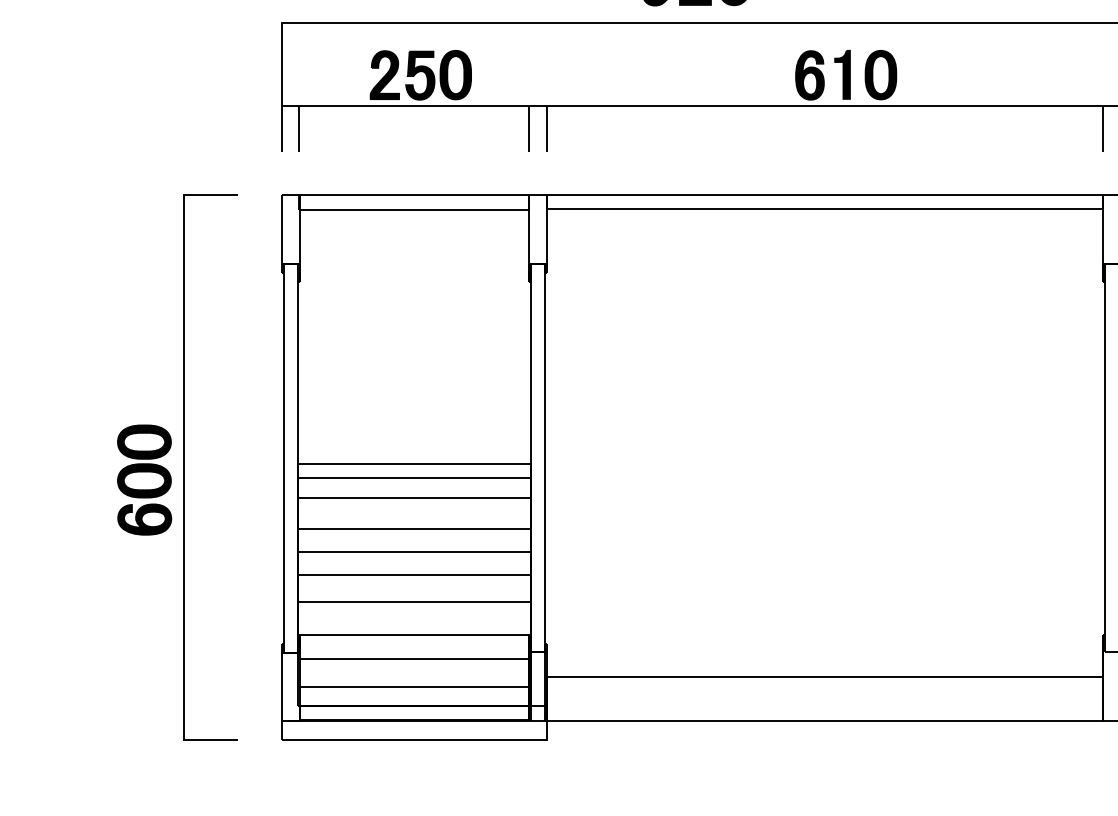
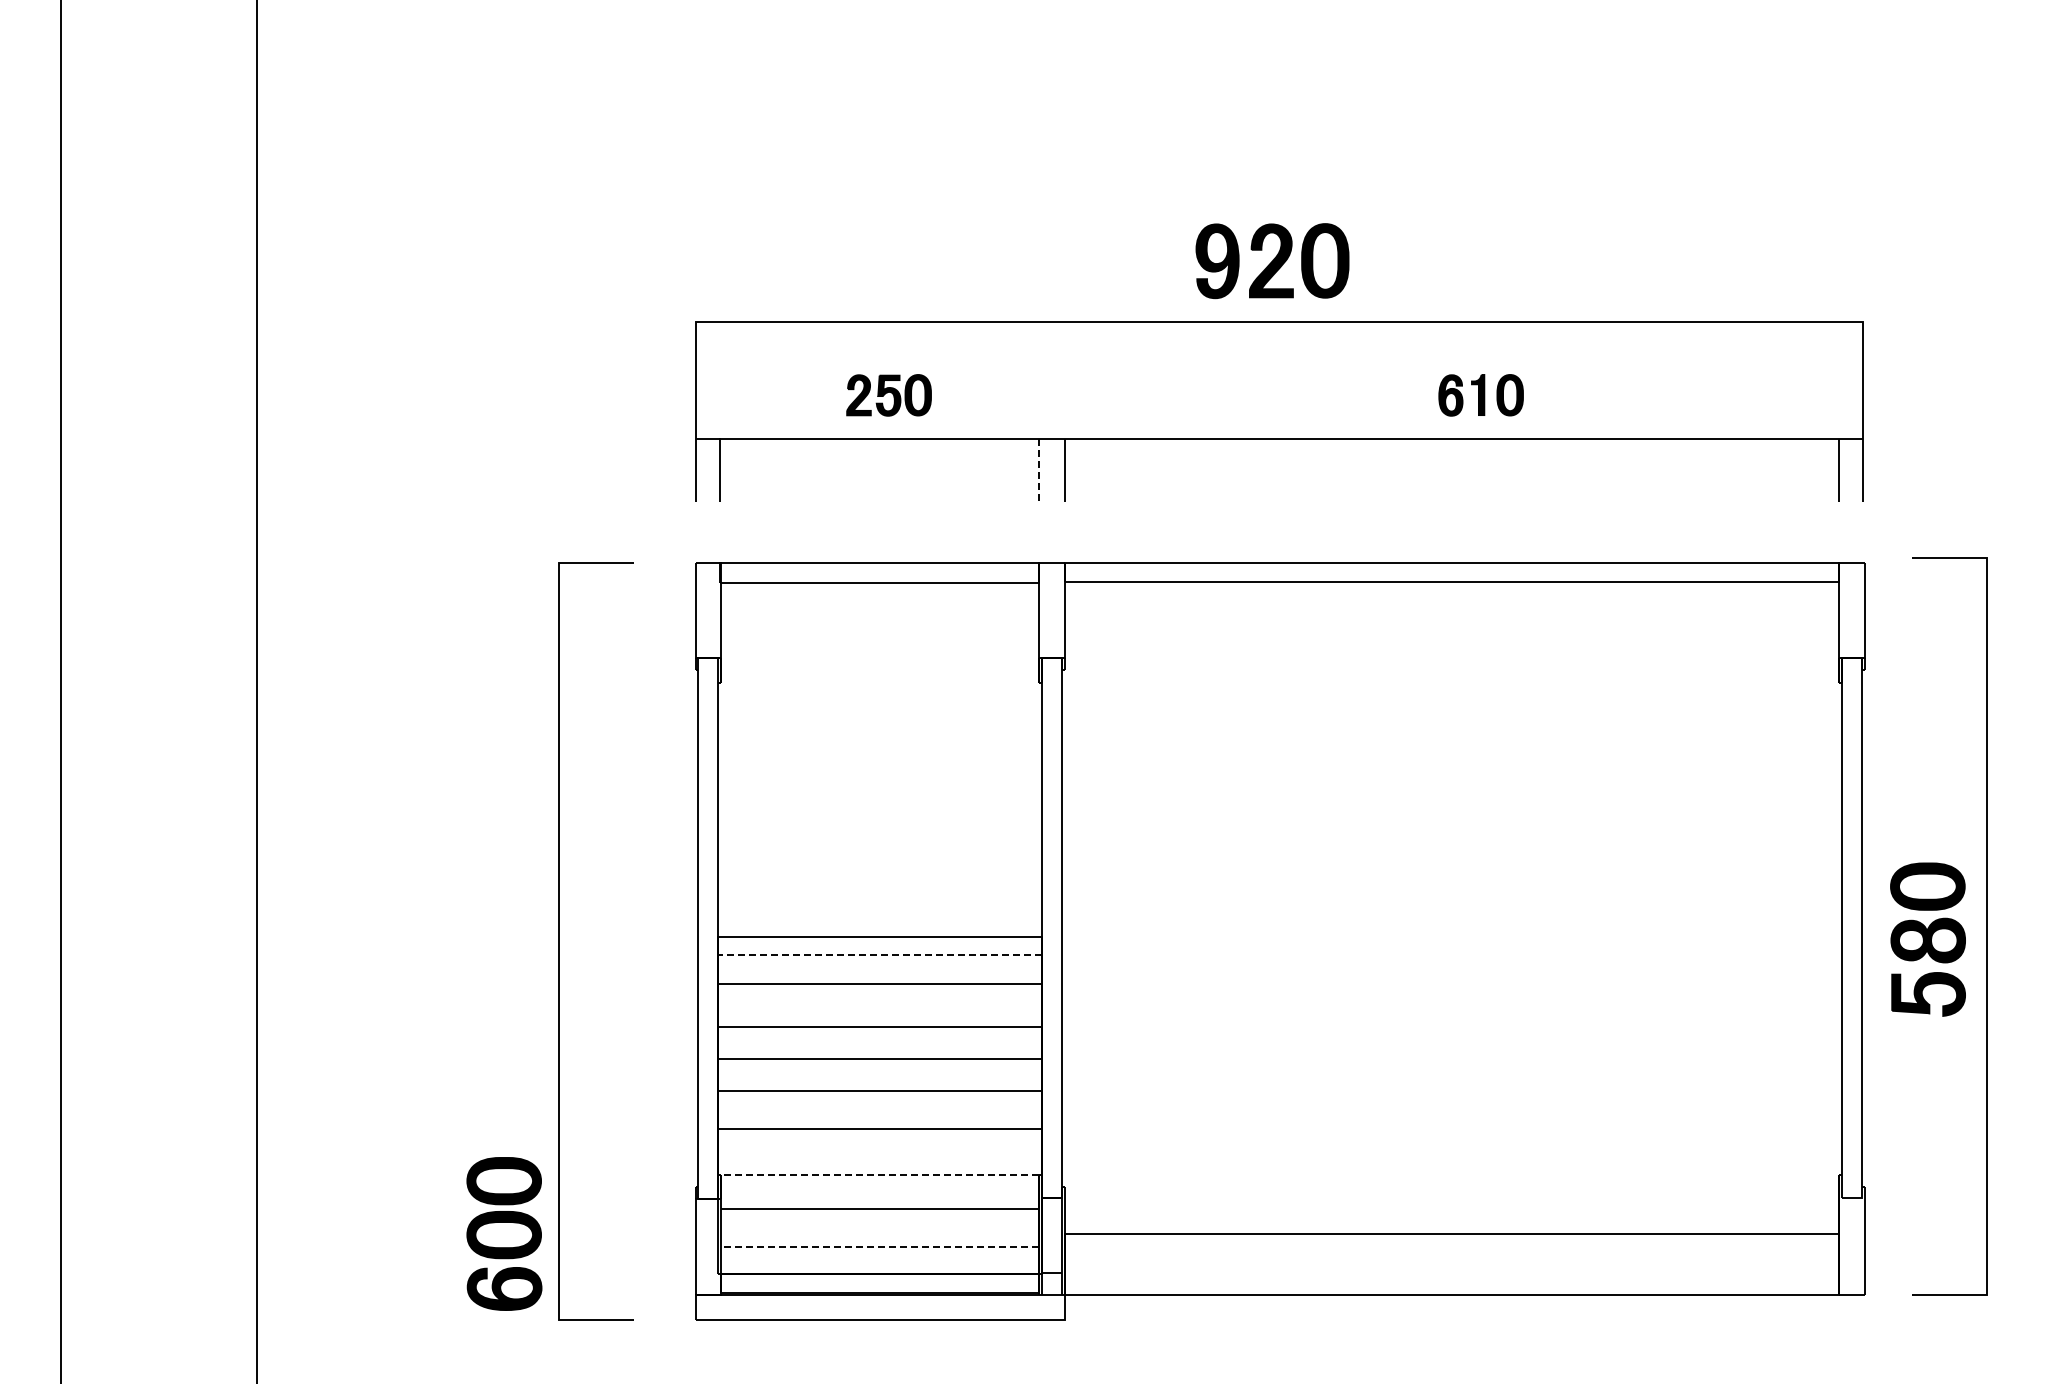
part: (420, 75) -> (888, 395), size x0.6
part: (845, 75) -> (1480, 395), size x0.6
line: (528, 129) -> (1039, 470), solid -> dashed
line: (414, 477) -> (880, 955), solid -> dashed
part: (144, 479) -> (504, 1233), moved
line: (413, 634) -> (879, 1174), solid -> dashed
line: (413, 687) -> (879, 1247), solid -> dashed

